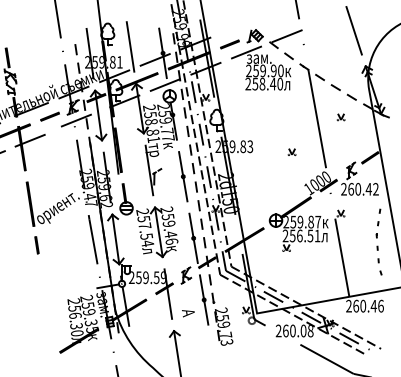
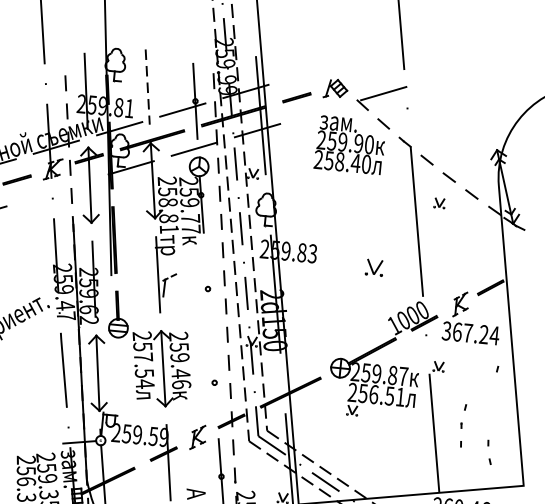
line: (353, 30) -> (483, 94), removed
line: (130, 47) -> (147, 87), solid -> dashed
line: (246, 52) -> (320, 112), removed
part: (340, 117) -> (438, 203), moved
line: (75, 120) -> (54, 189), removed
part: (291, 151) -> (373, 266), size x1.6
line: (183, 176) -> (208, 288), removed
text: (360, 188) -> (471, 332), 260.42 -> 367.24
part: (377, 235) -> (462, 425), moved
line: (193, 237) -> (214, 381), removed

